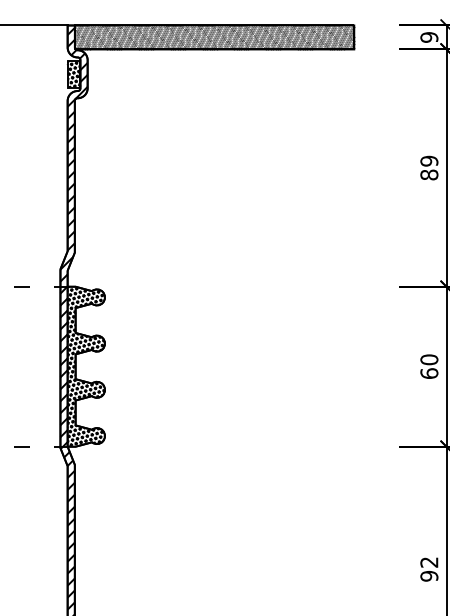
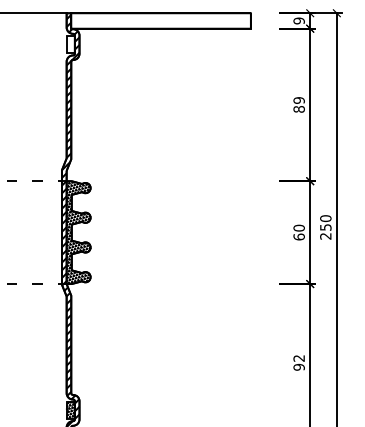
hatch: (213, 36) -> (160, 20), removed
hatch: (73, 74) -> (70, 44), removed

